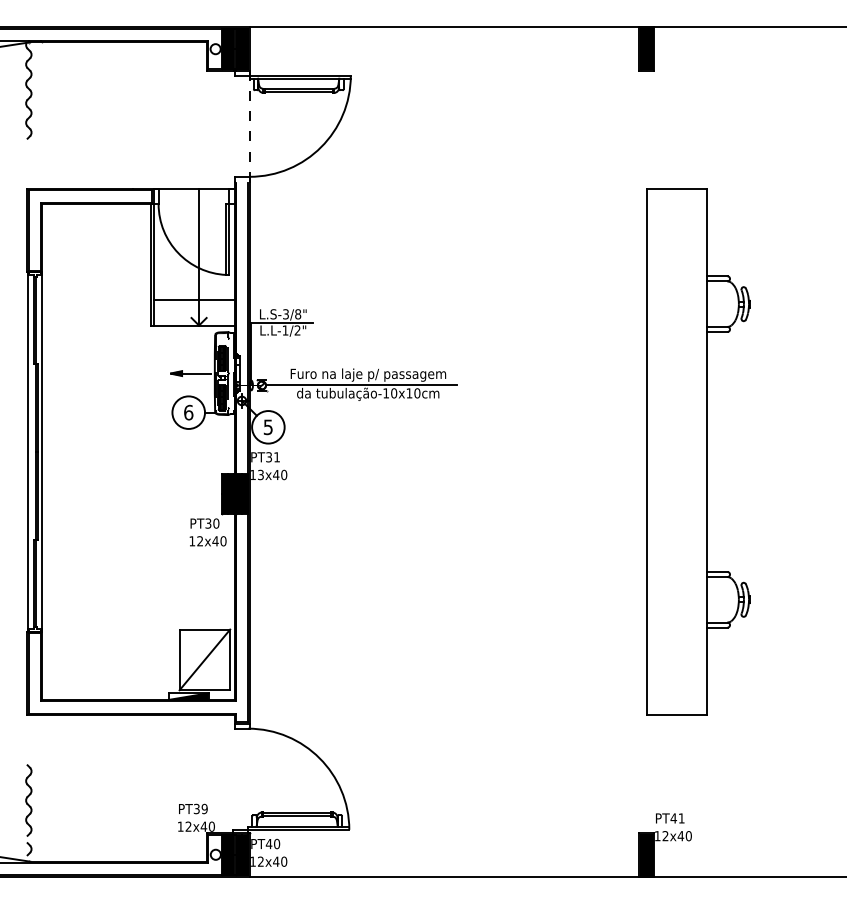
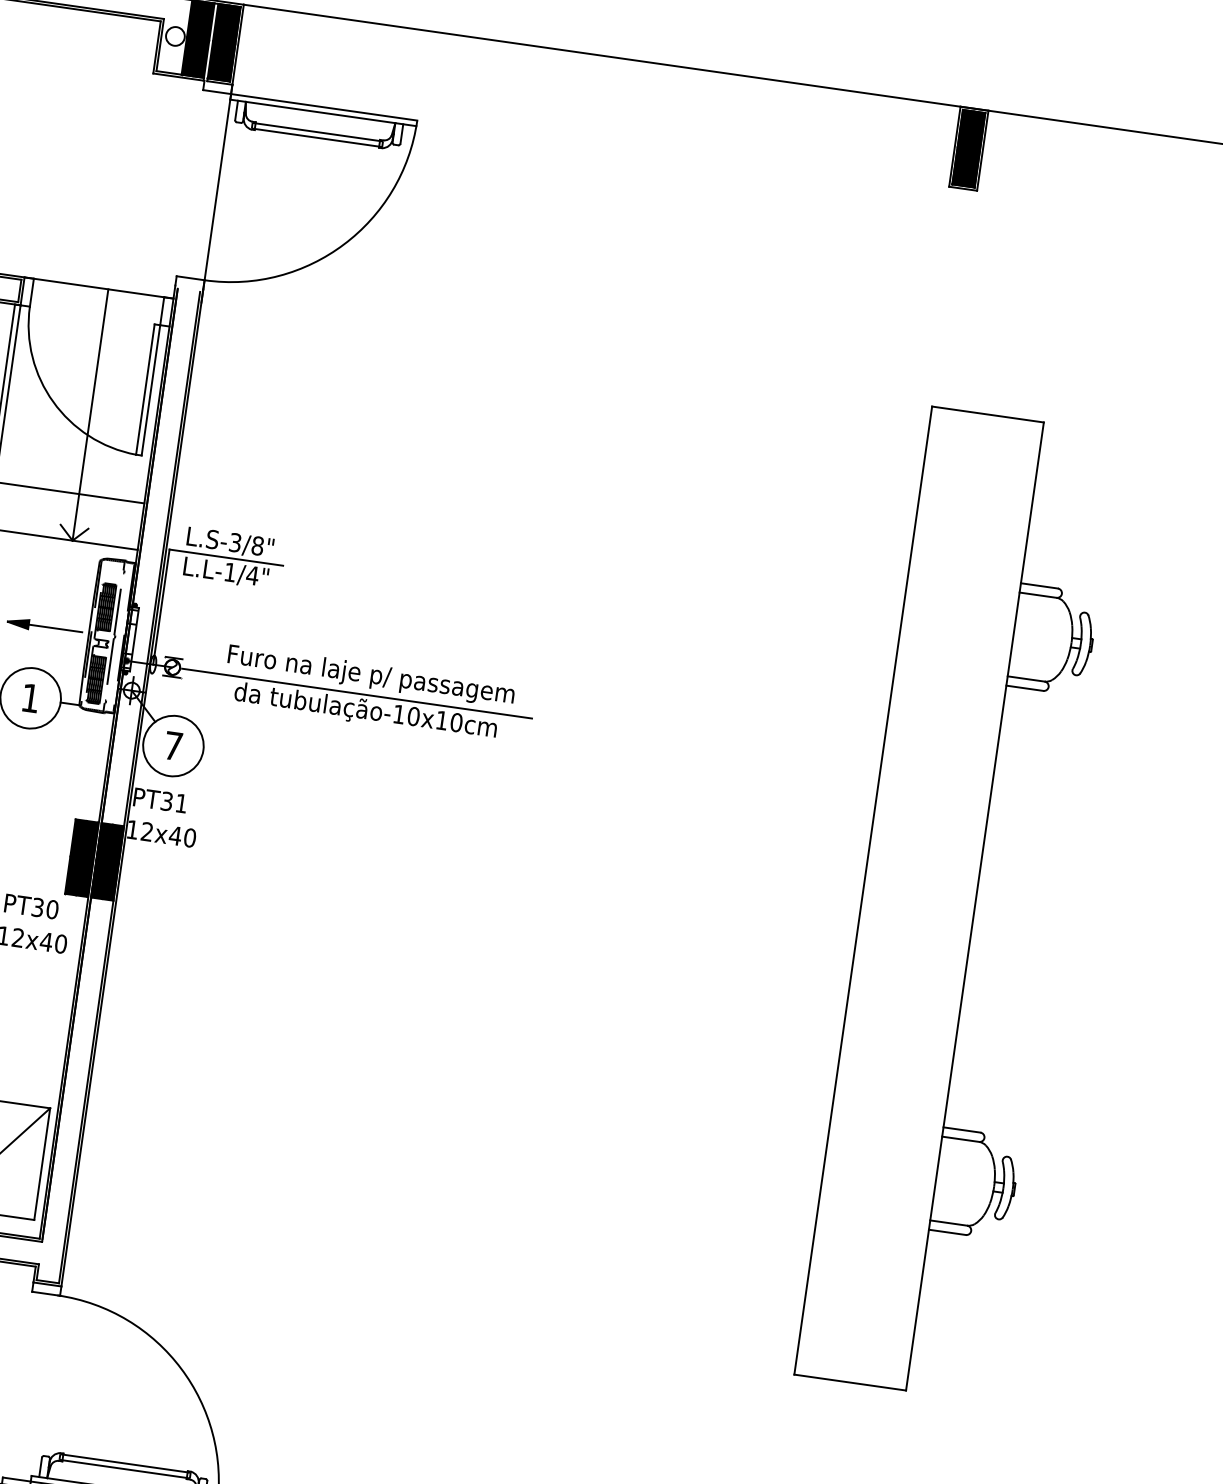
line: (249, 130) -> (216, 194), dashed -> solid
text: (297, 330) -> (252, 575), L.L-1/2" -> L.L-1/4"
text: (188, 412) -> (30, 697), 6 -> 1
text: (267, 427) -> (171, 746), 5 -> 7
text: (260, 475) -> (146, 832), 13x40 -> 12x40

